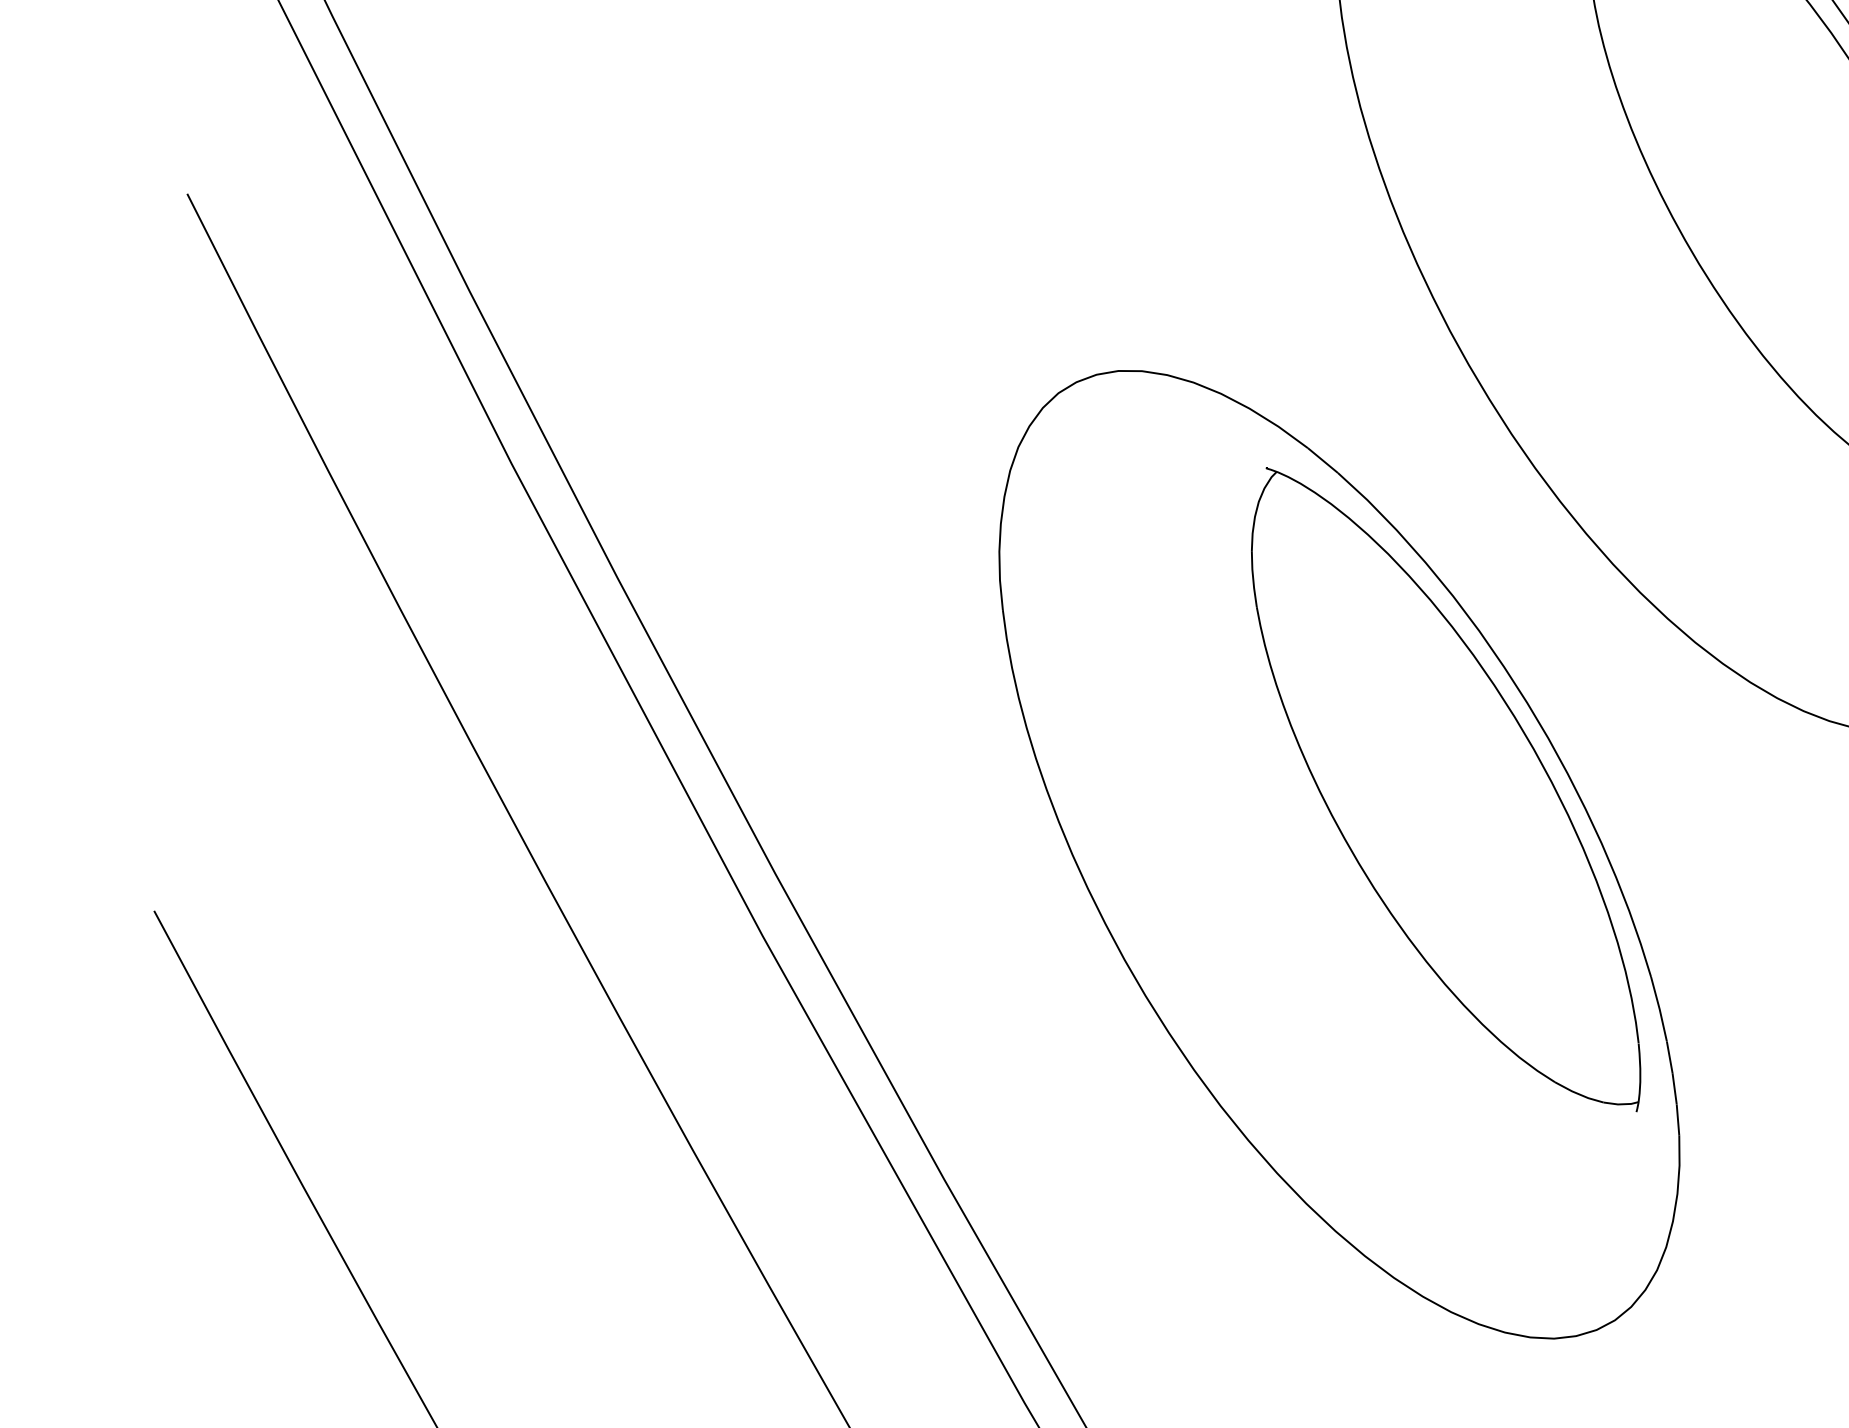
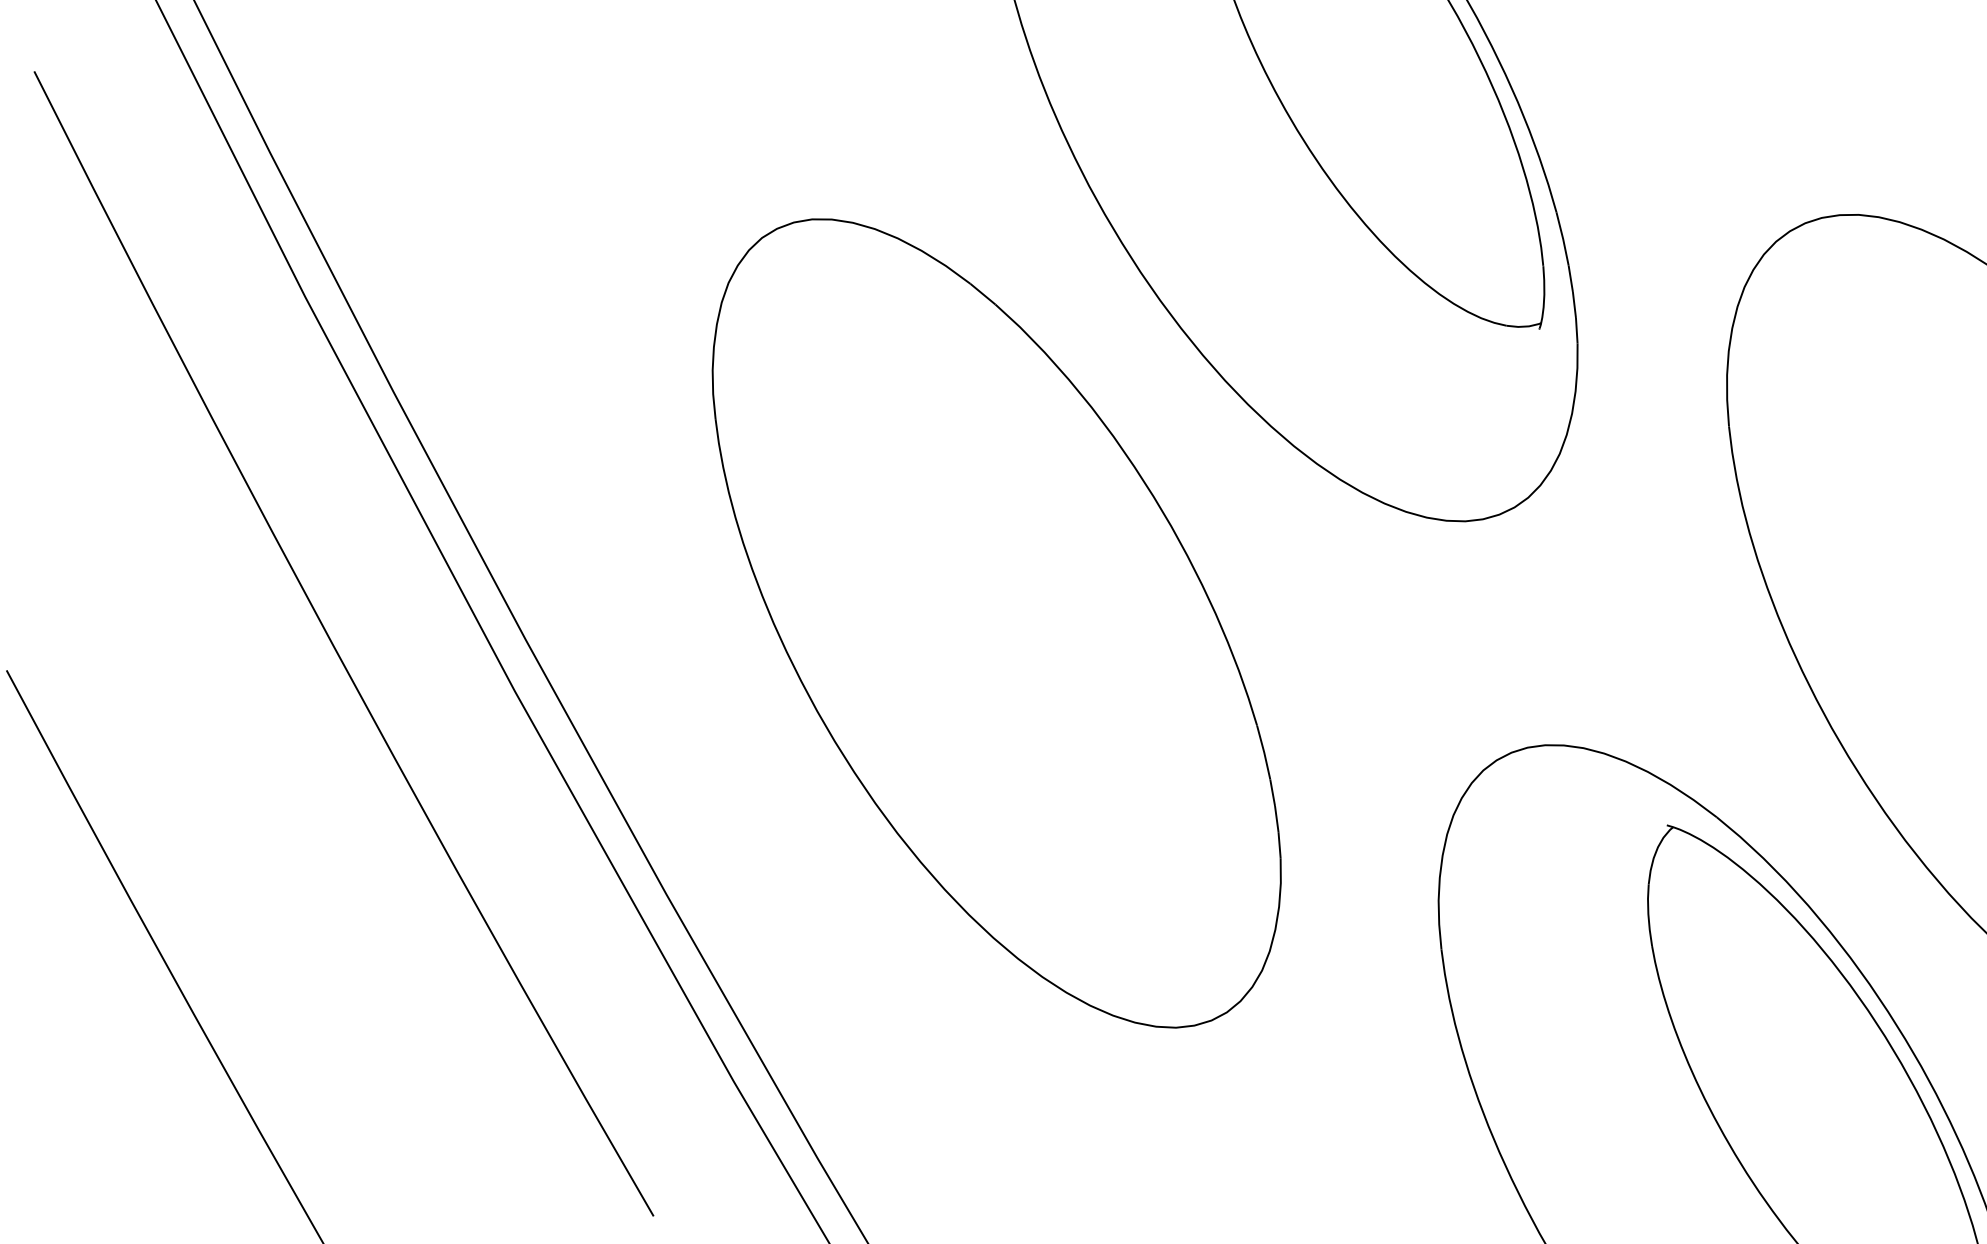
part: (1445, 788) -> (1085, 568), removed

